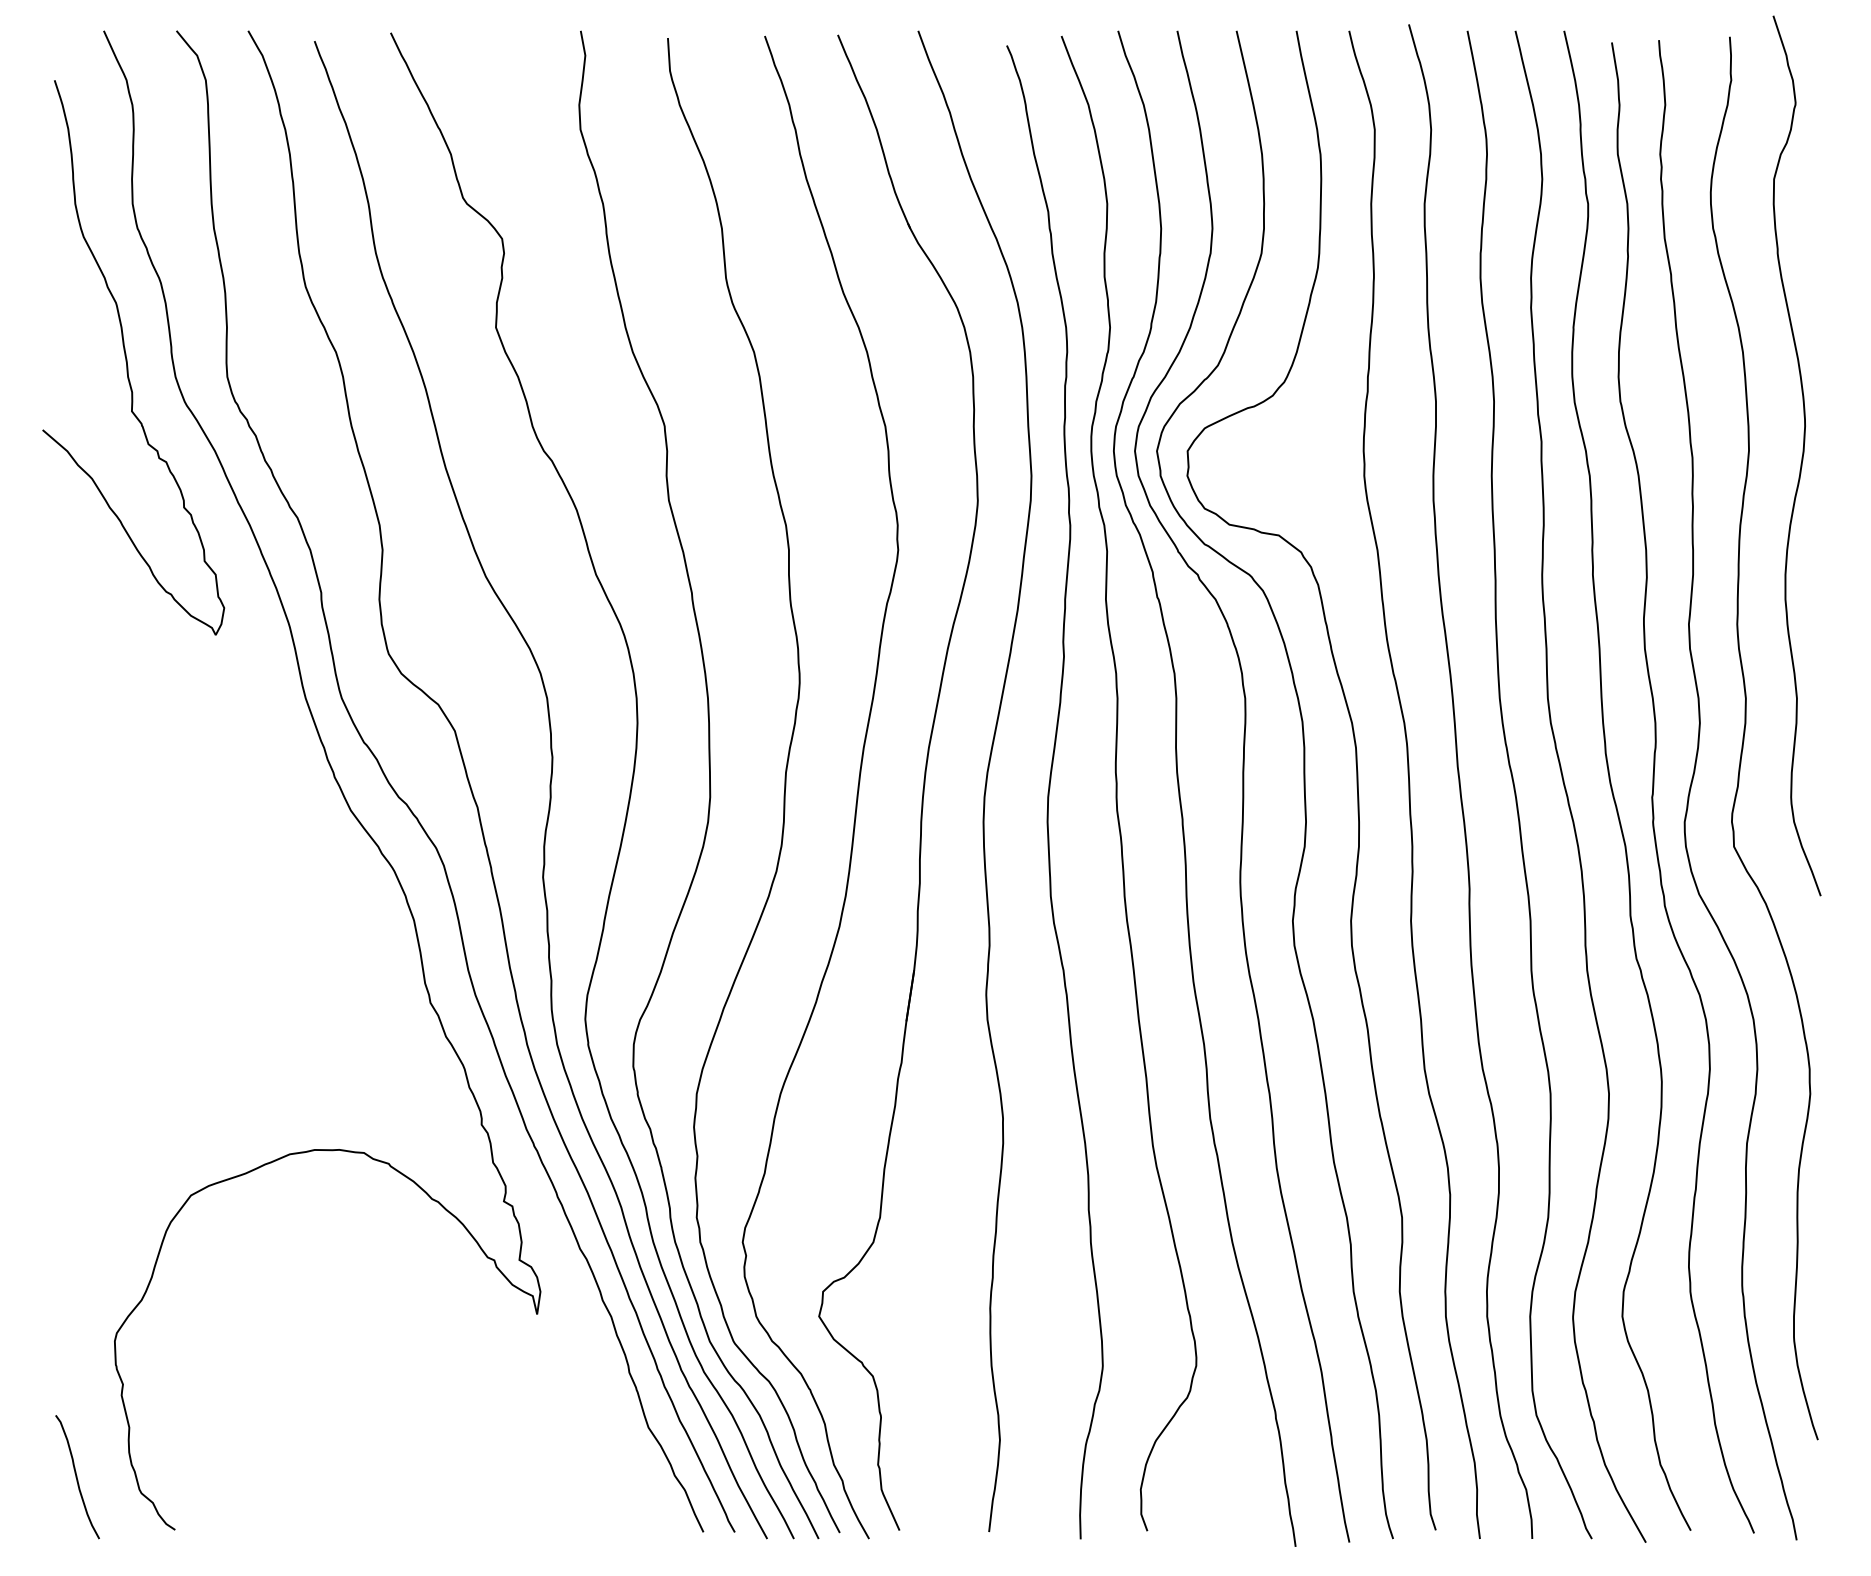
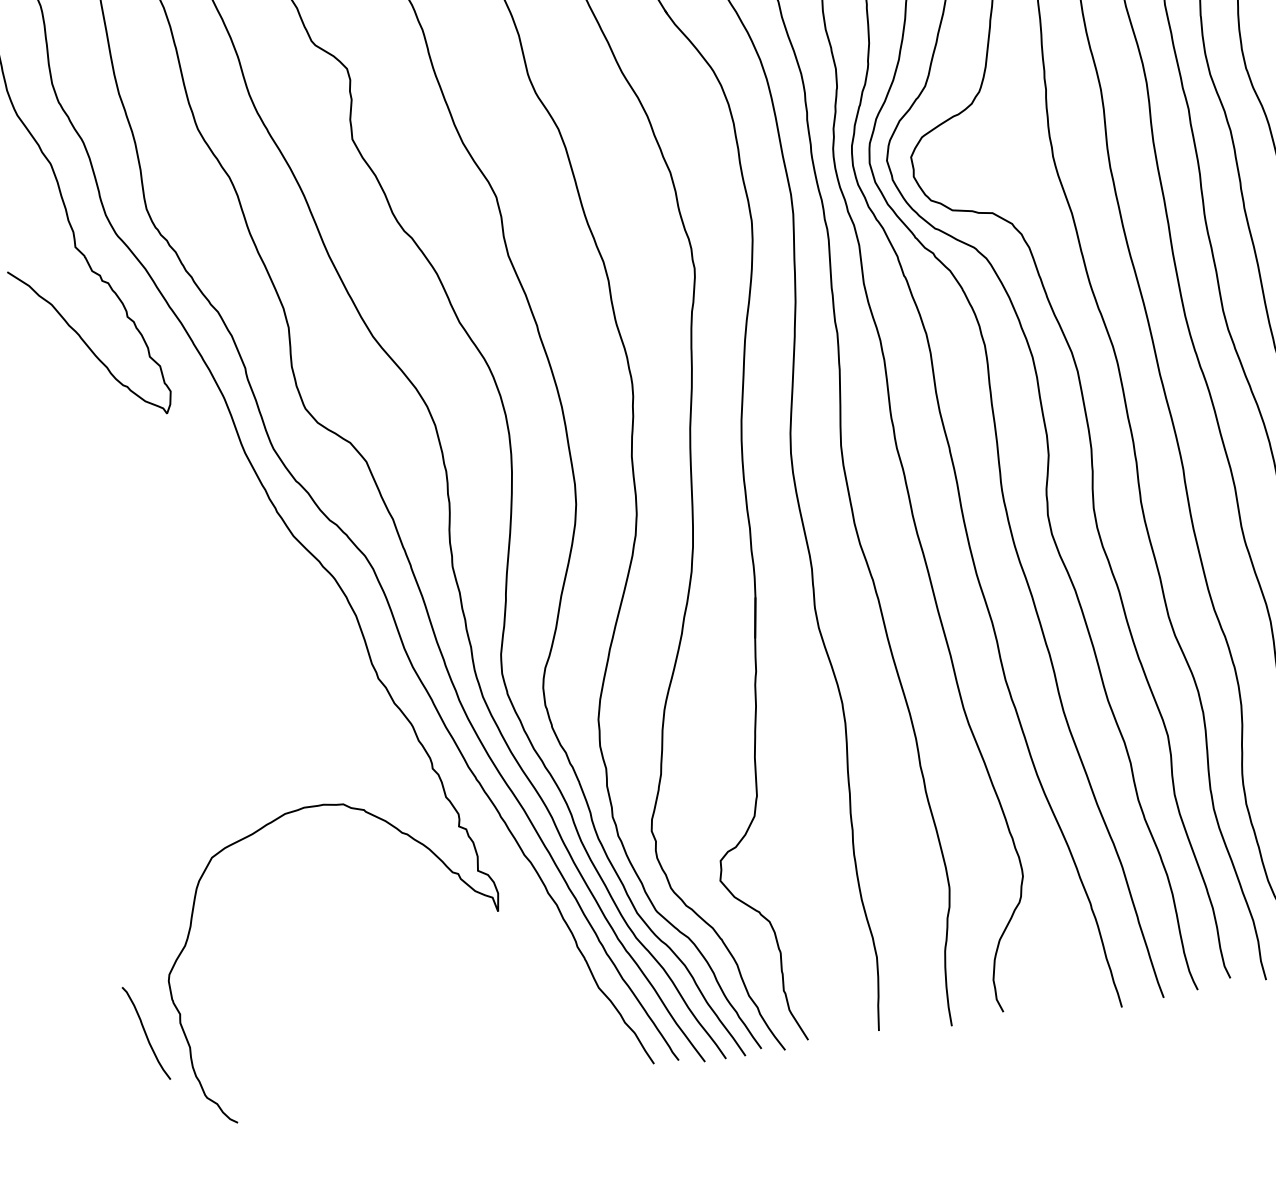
curve: (77, 1477) -> (146, 1033), moved

